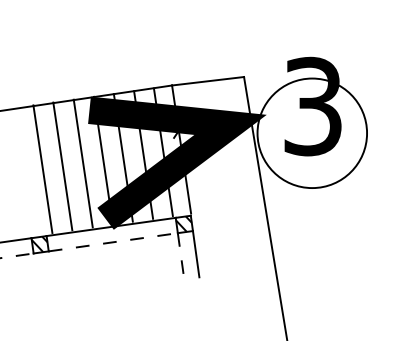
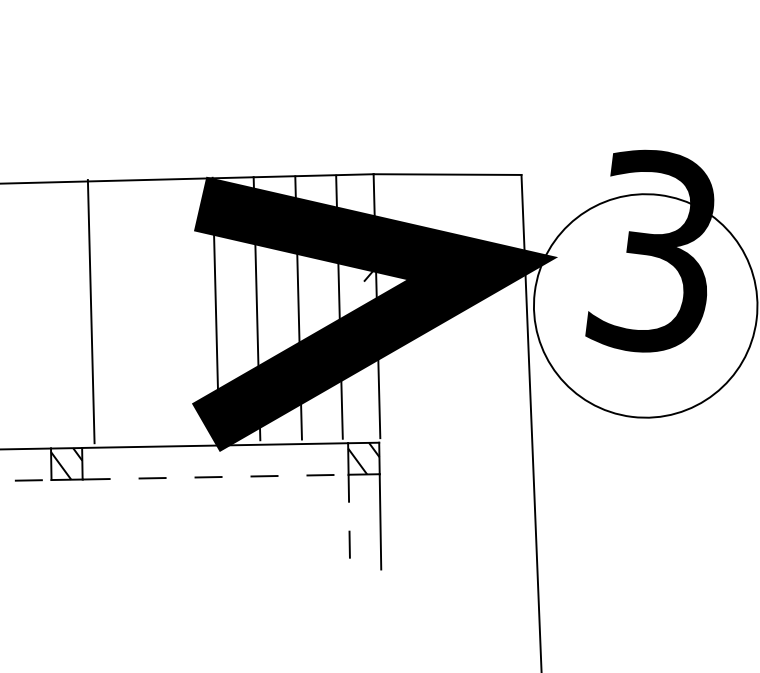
line: (82, 163) -> (172, 309), removed
line: (62, 166) -> (131, 311), removed

